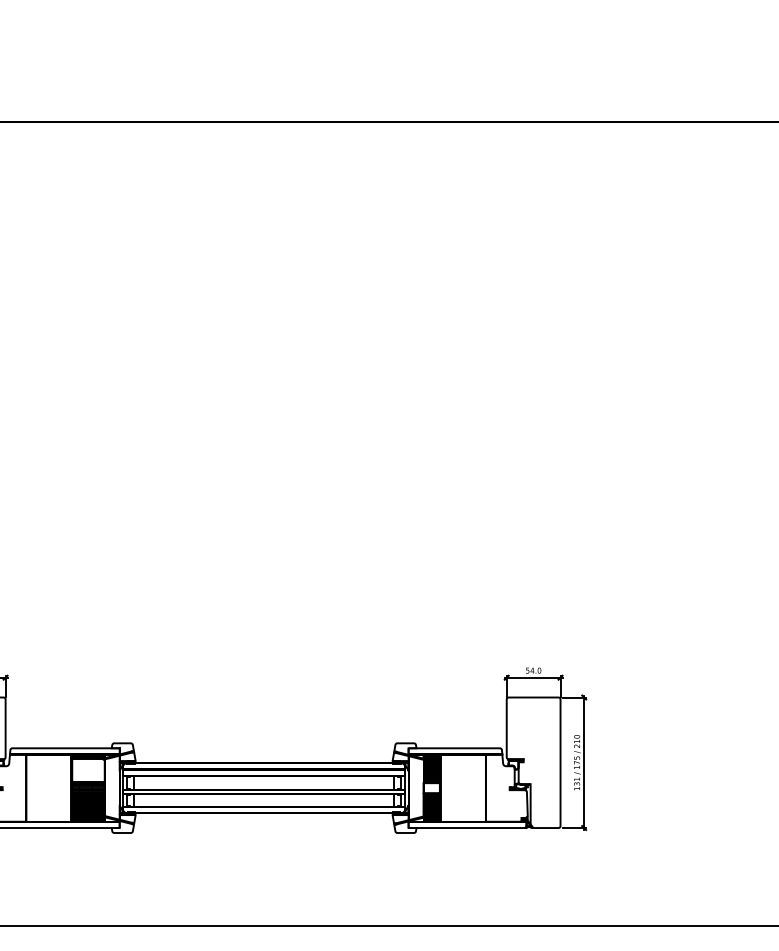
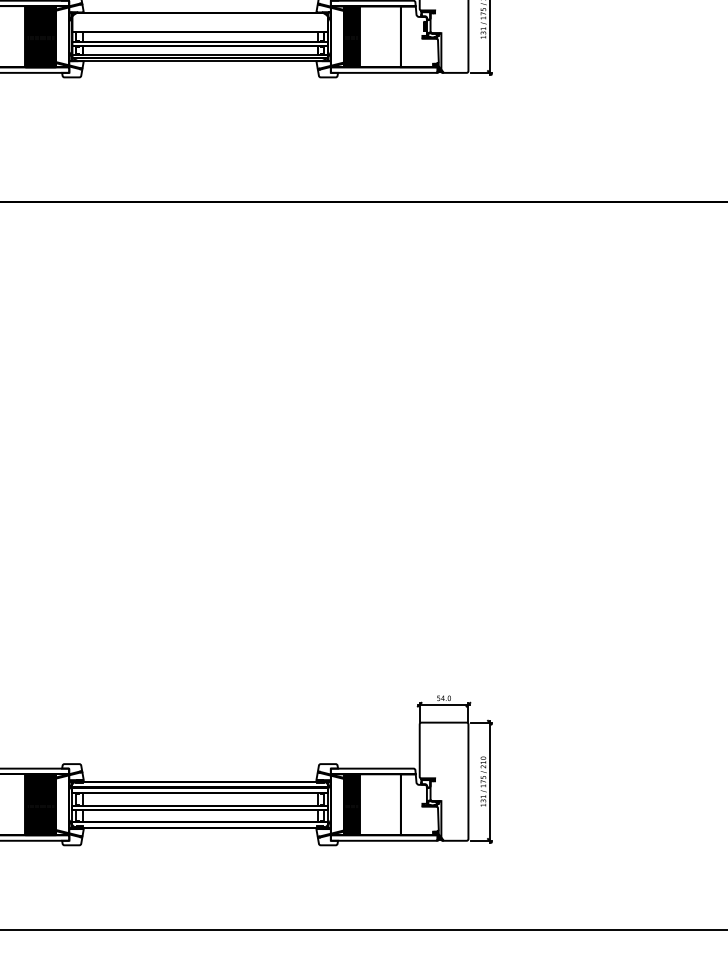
hatch: (87, 770) -> (40, 788), added
hatch: (431, 787) -> (351, 804), added

